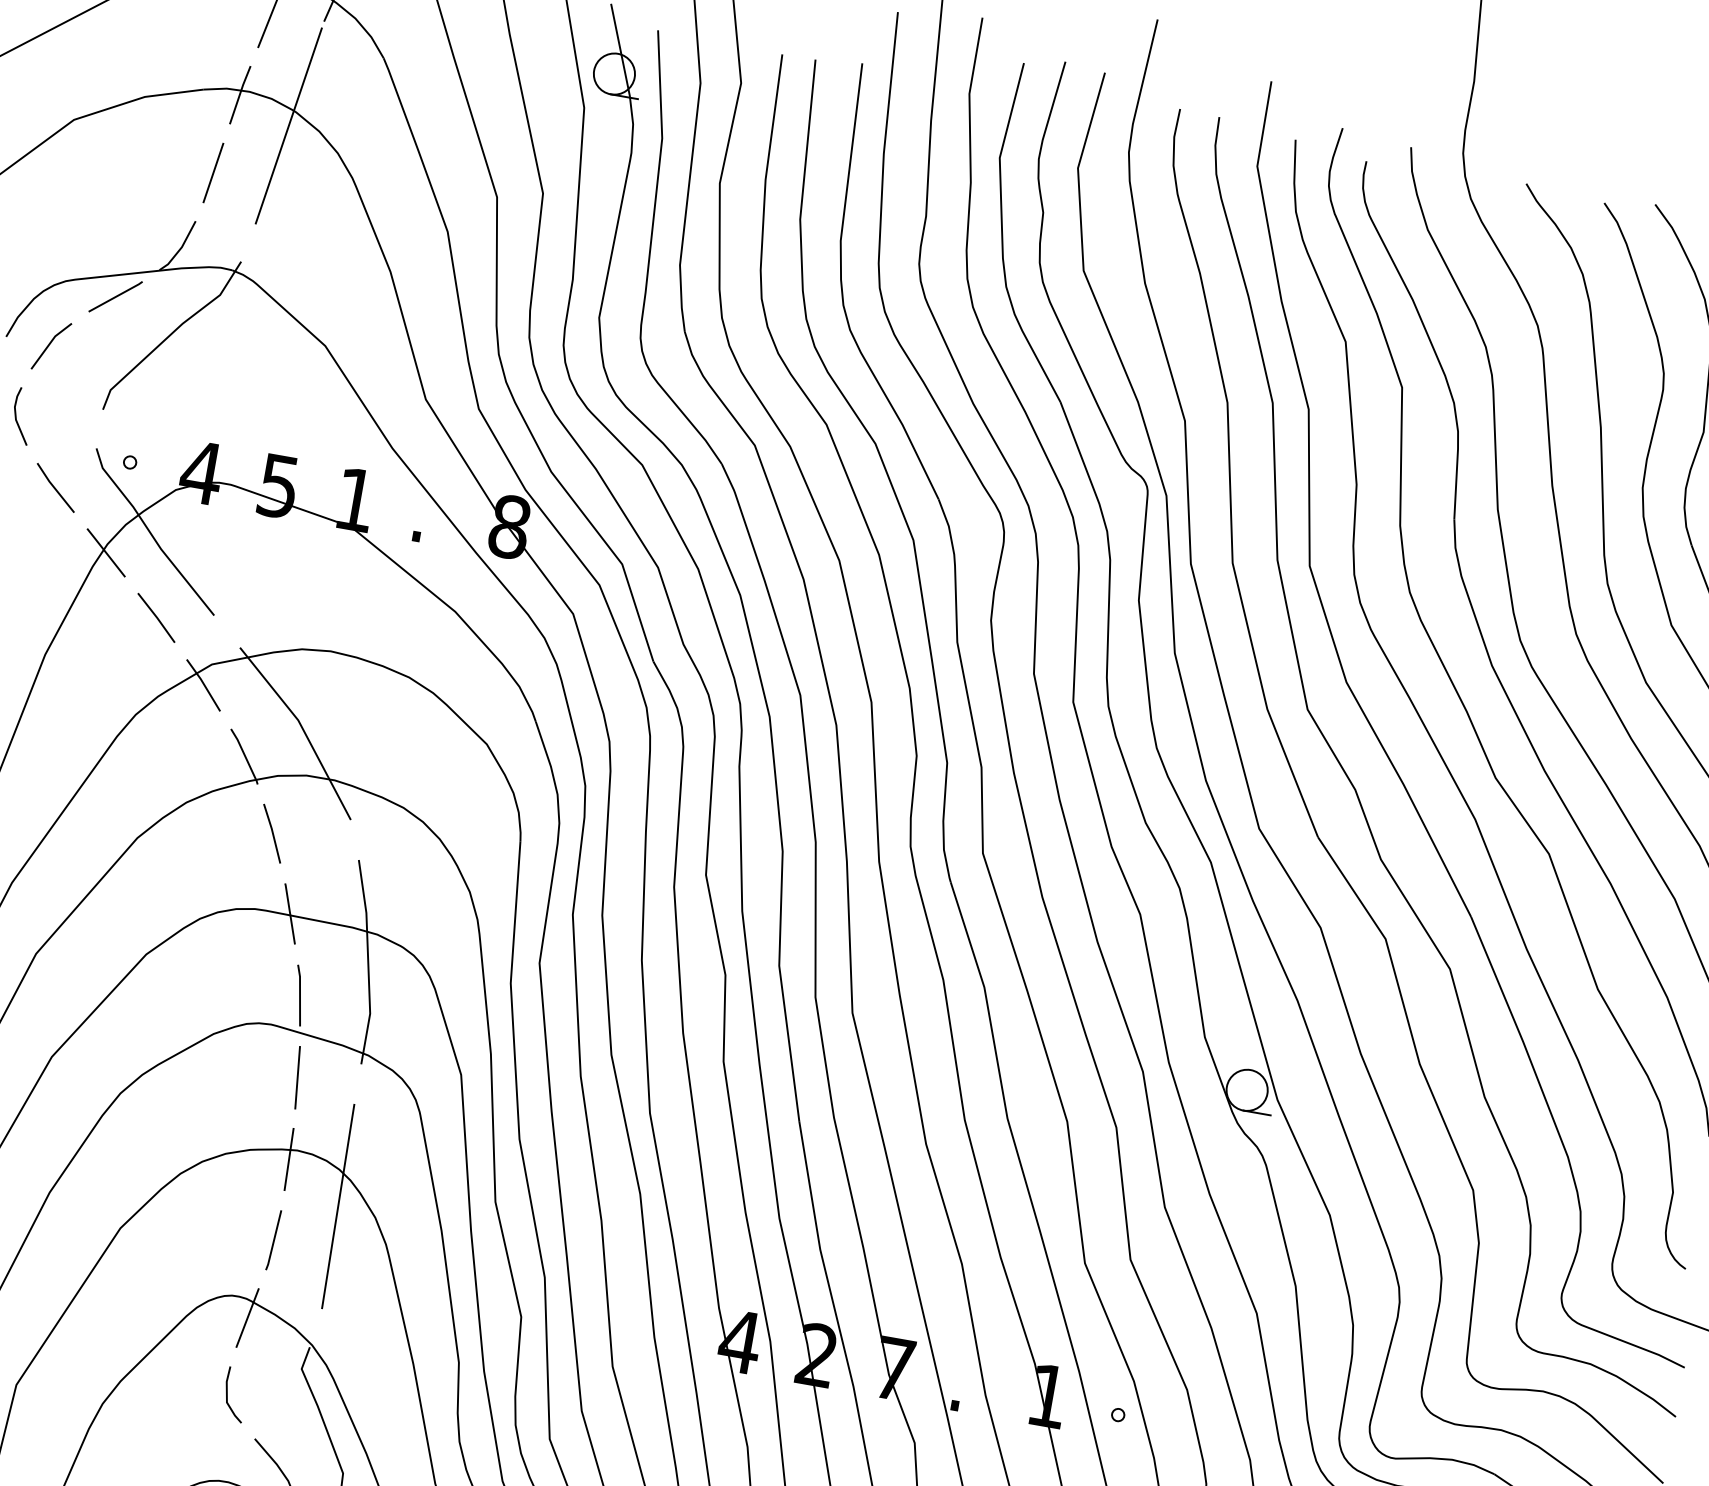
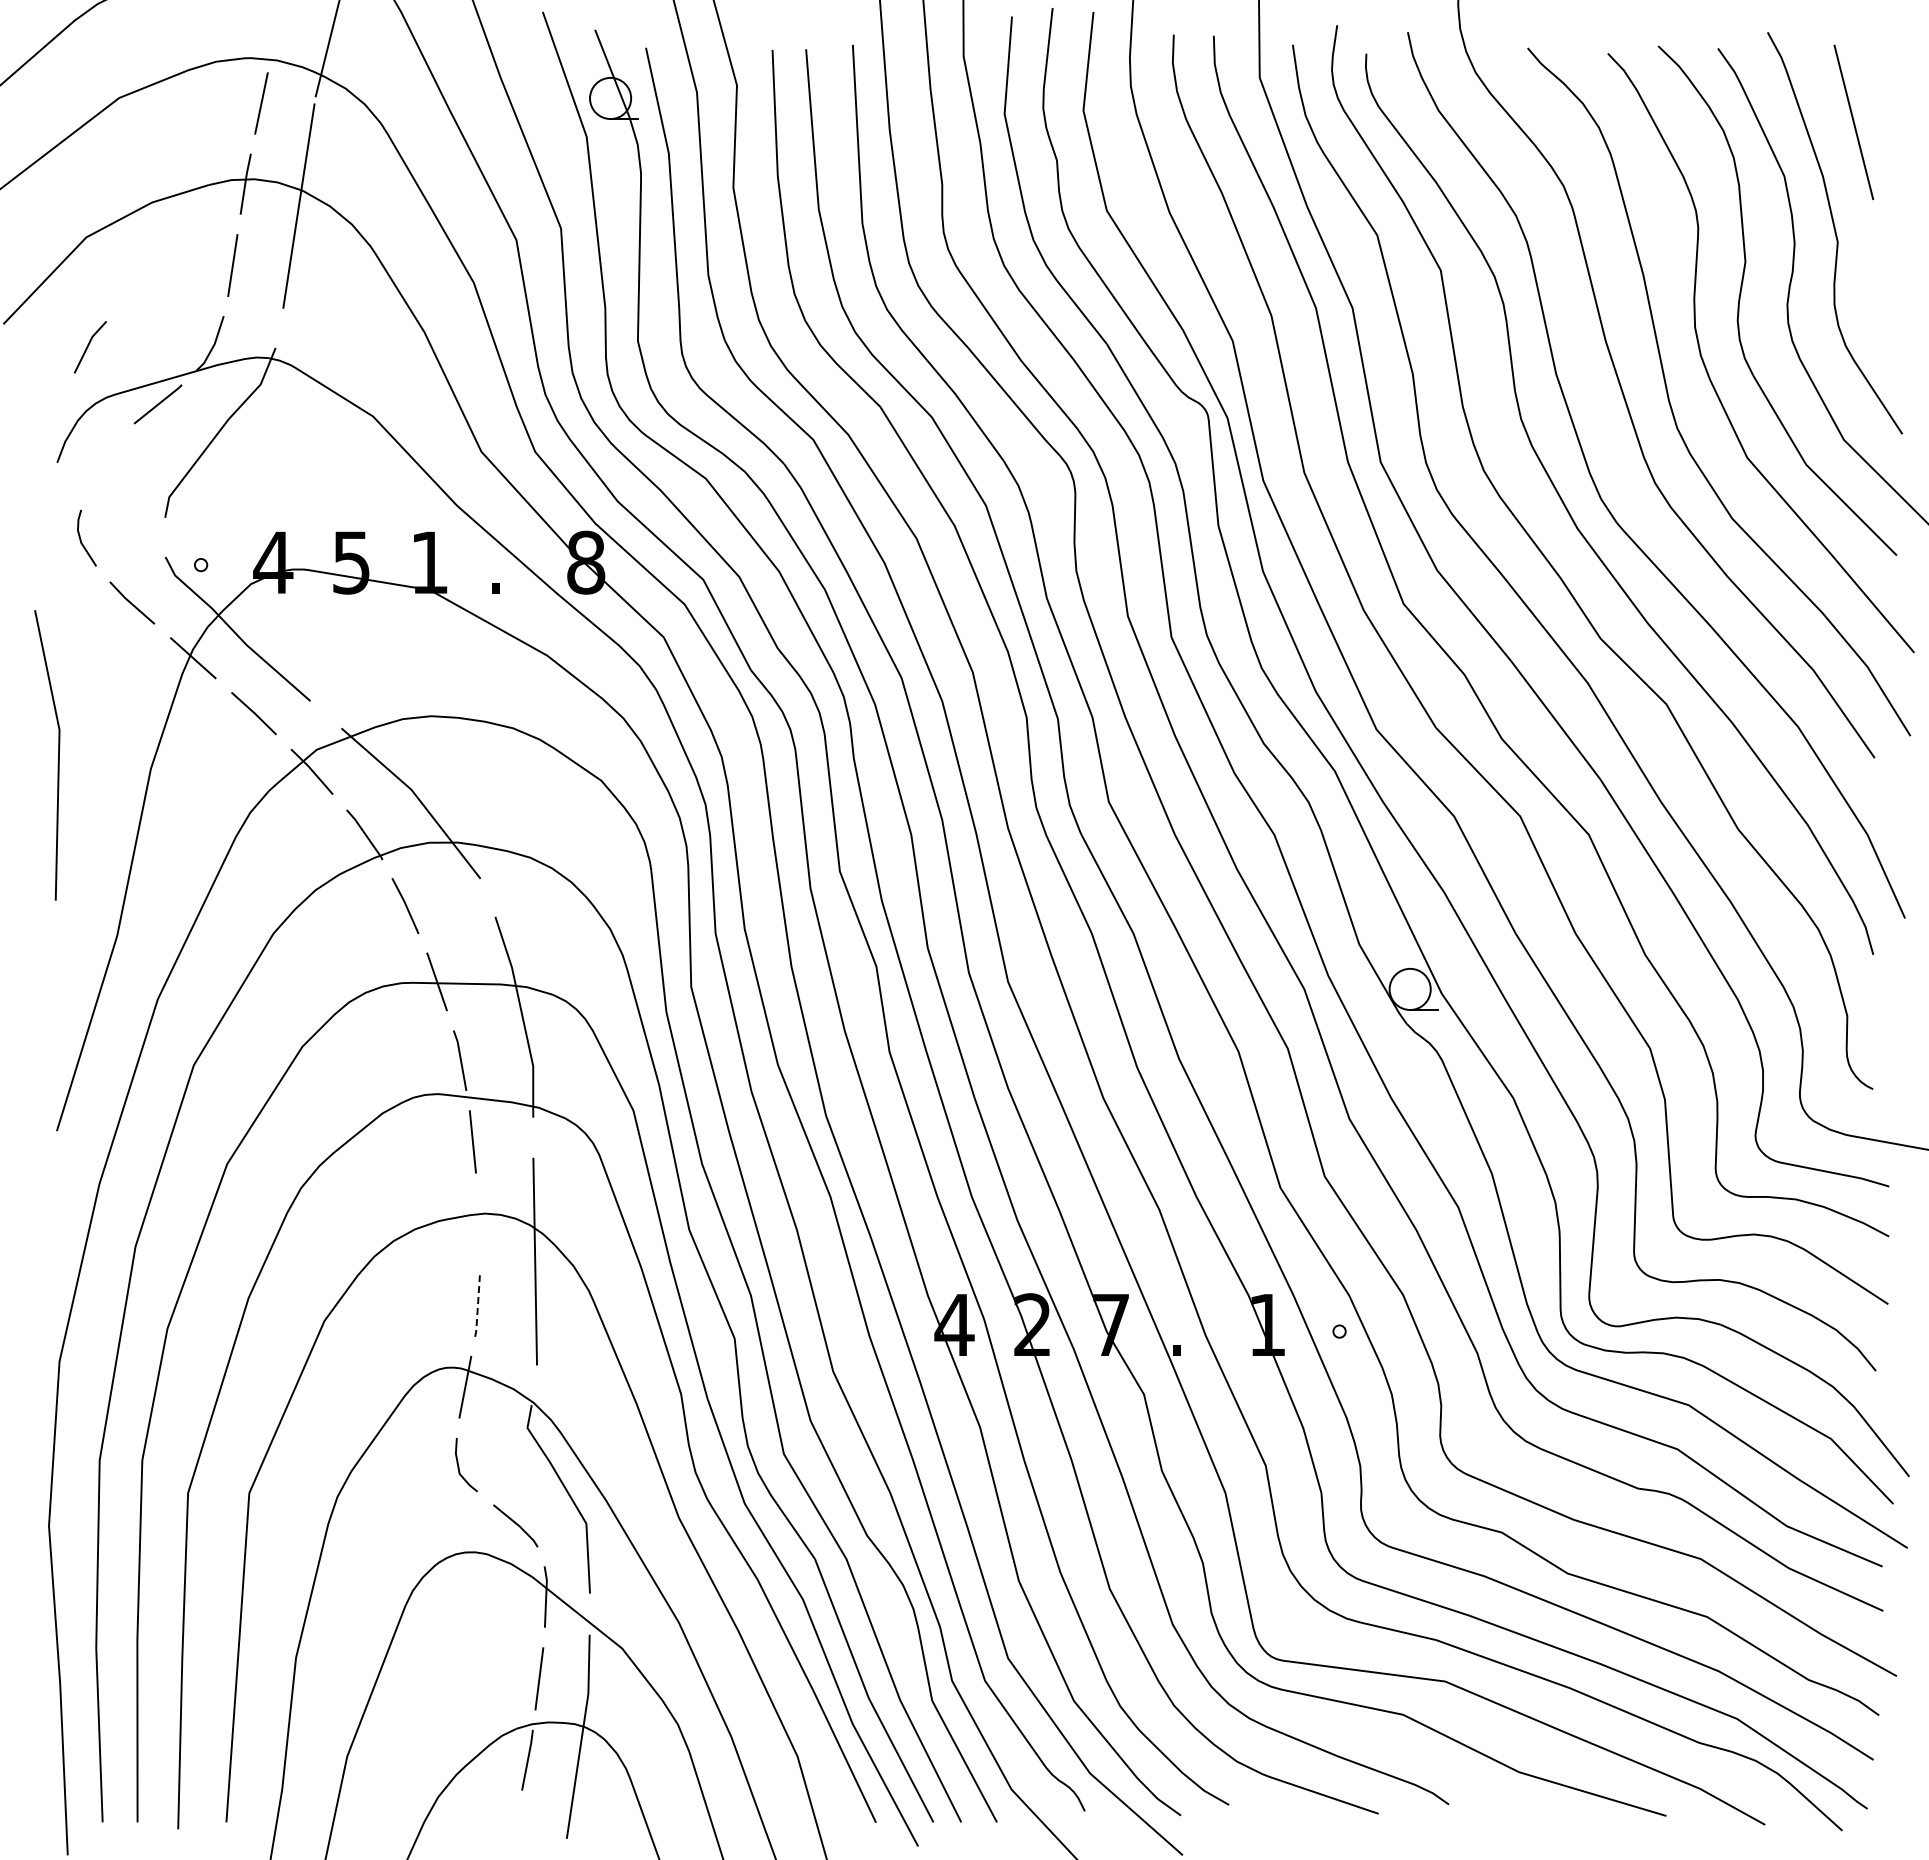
line: (49, 346) -> (88, 347), moved
line: (288, 1159) -> (478, 1223), removed
line: (273, 1241) -> (477, 1307), solid -> dashed

